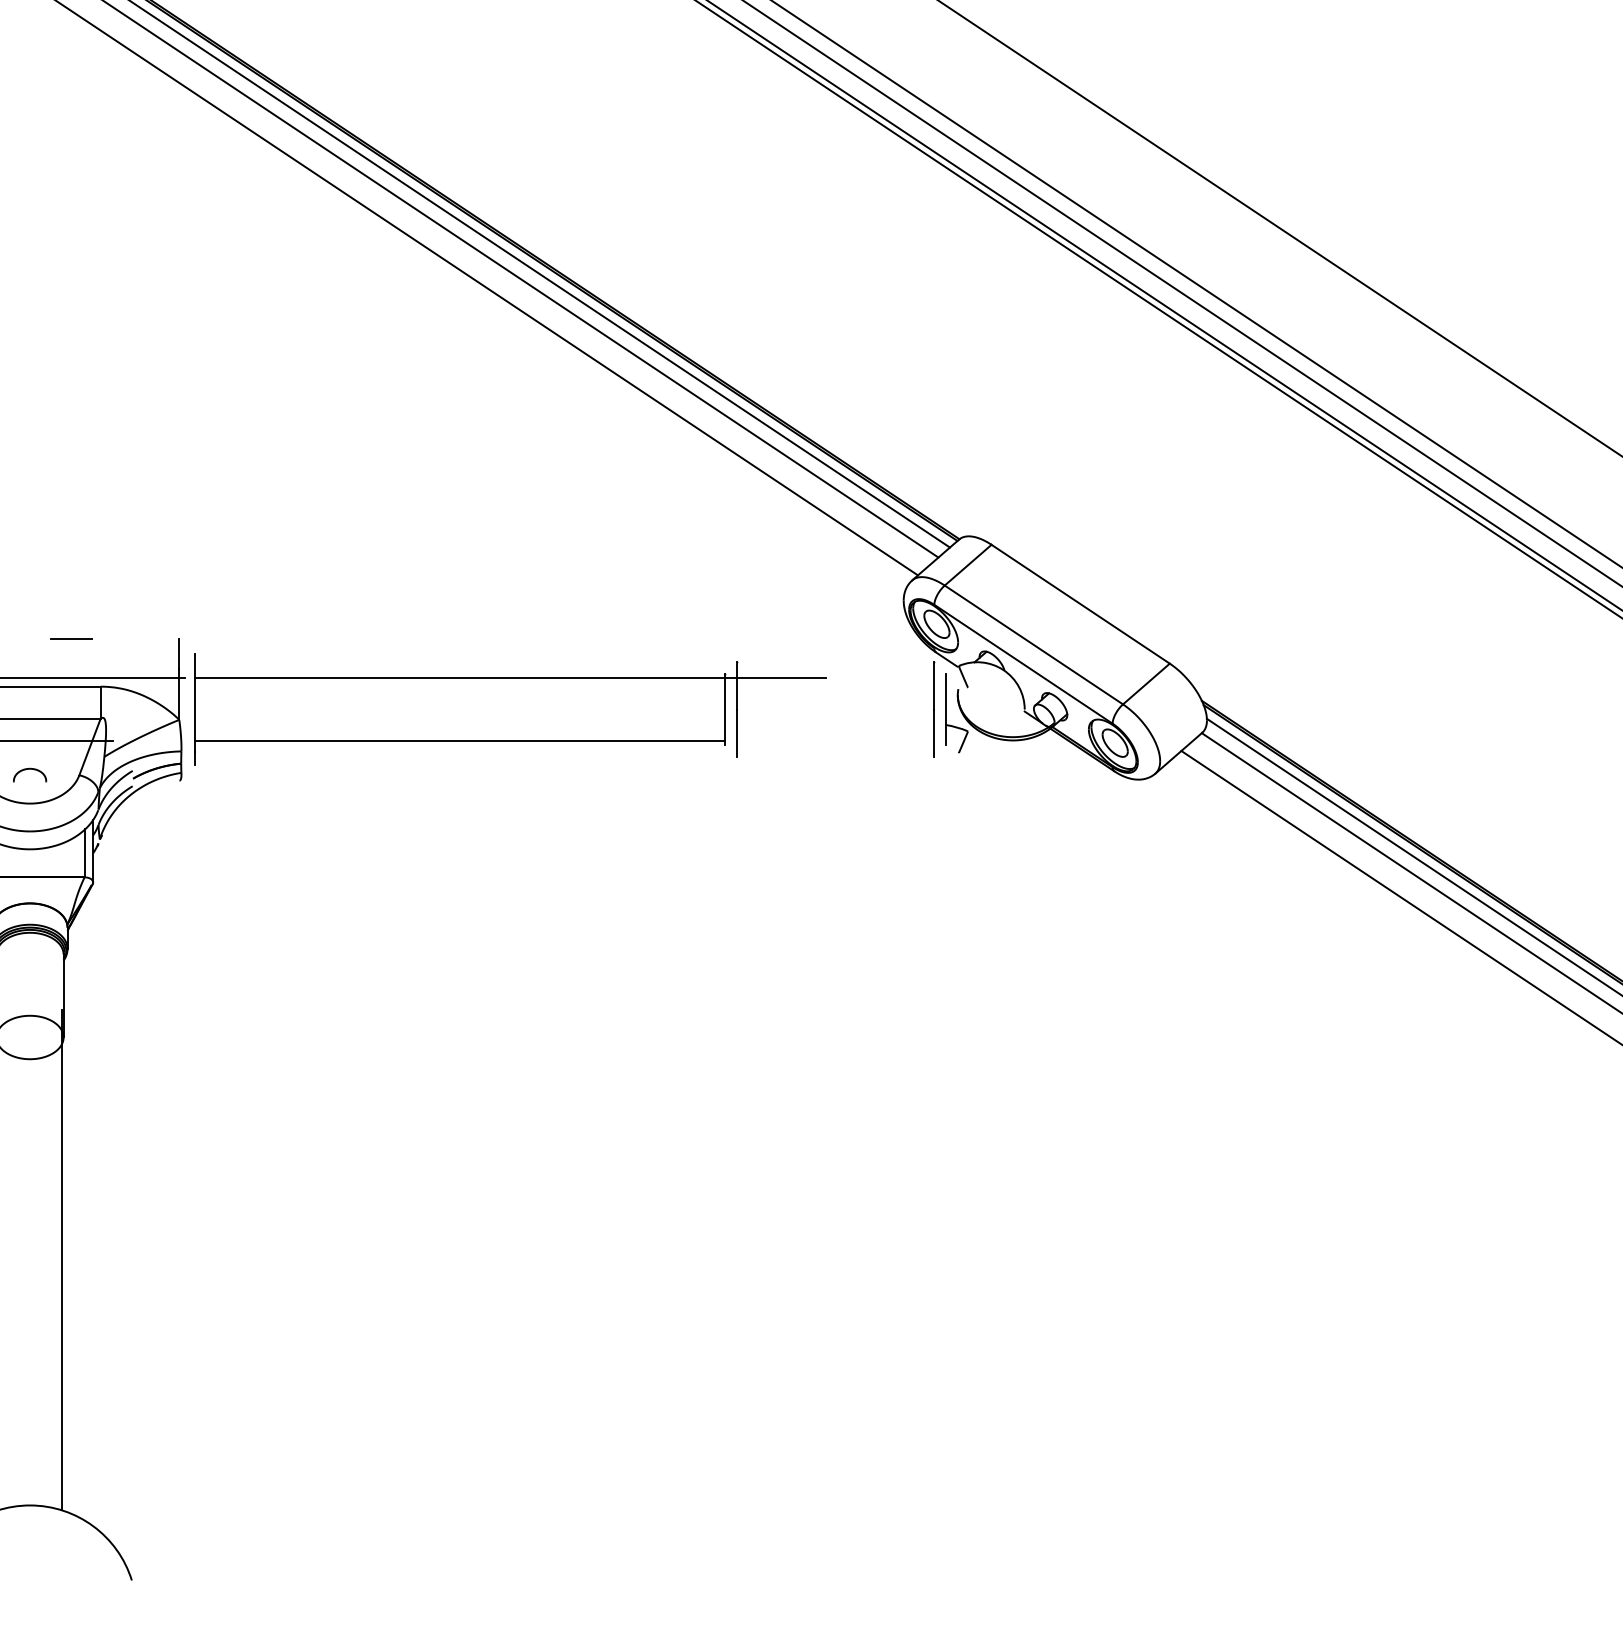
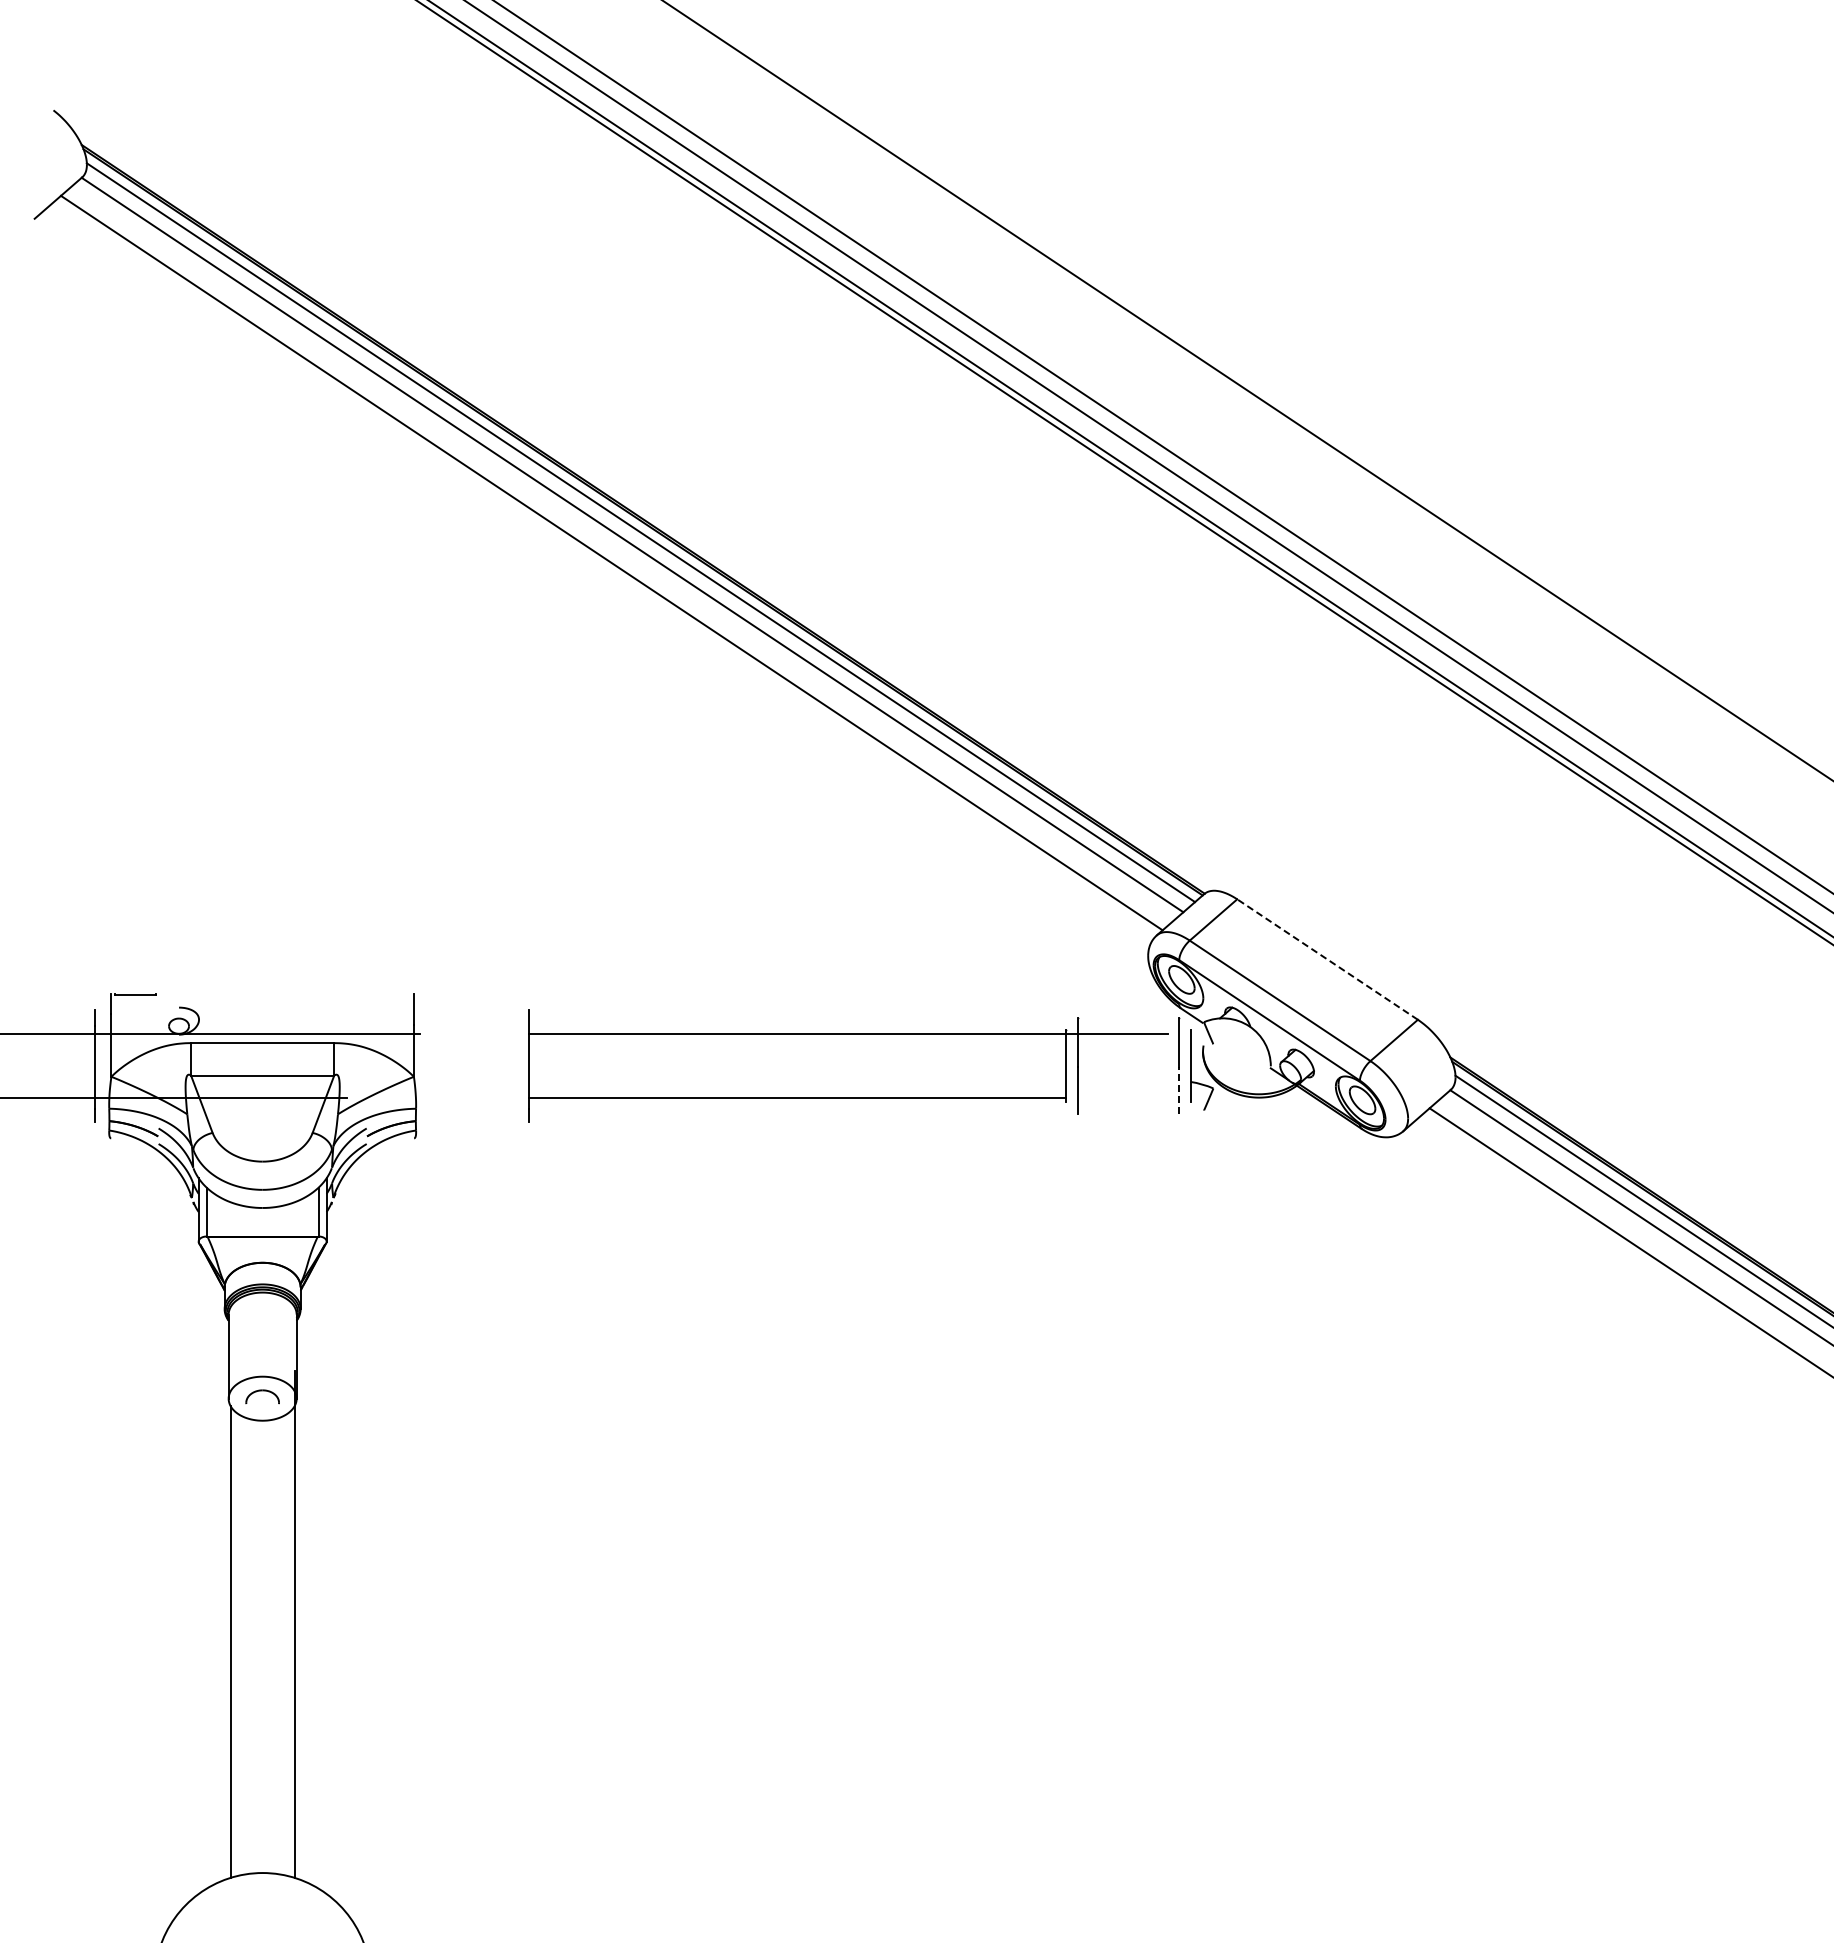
line: (1080, 604) -> (1327, 959), solid -> dashed
line: (71, 638) -> (304, 994), removed
part: (510, 708) -> (848, 1065), moved
line: (933, 733) -> (1178, 1090), solid -> dashed
part: (29, 774) -> (262, 1396), moved

